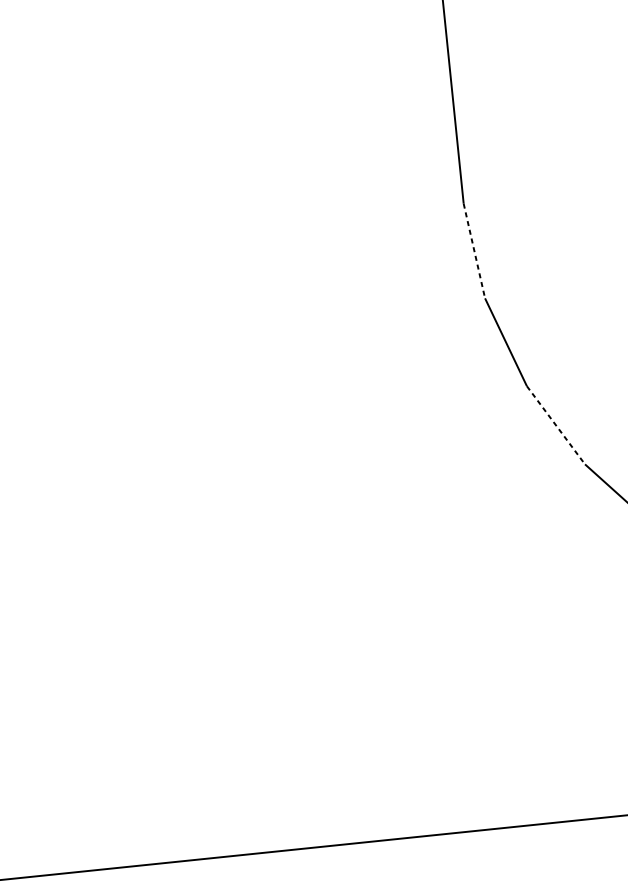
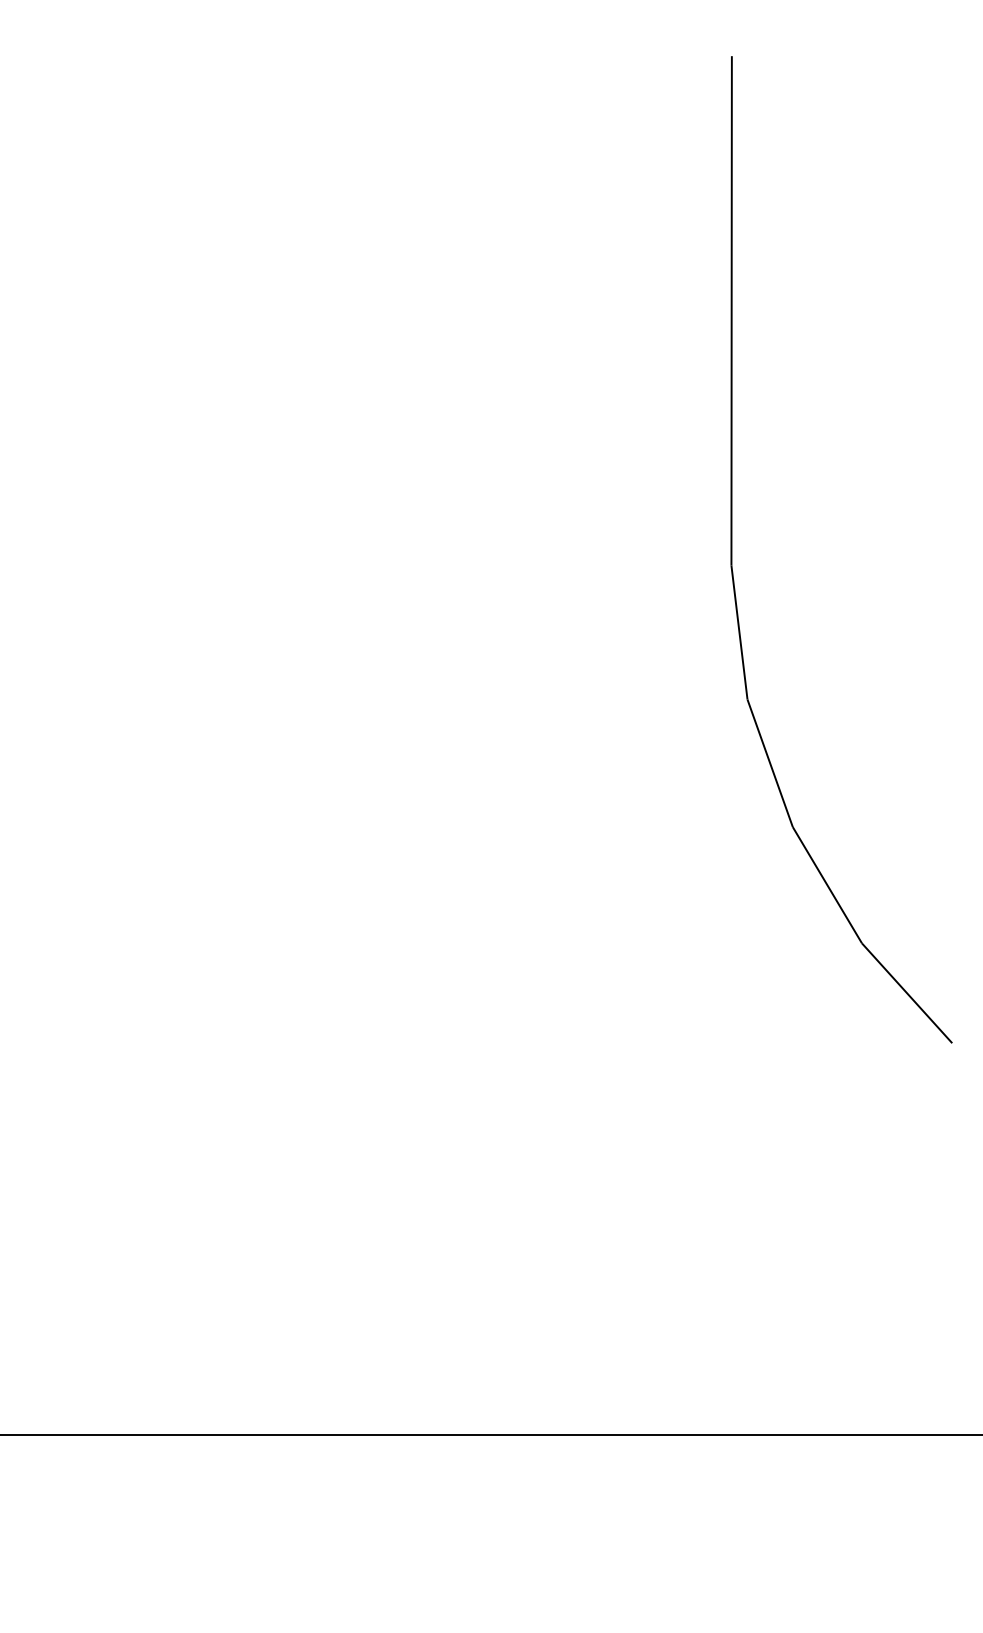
line: (474, 251) -> (739, 633), dashed -> solid
line: (556, 425) -> (827, 885), dashed -> solid

